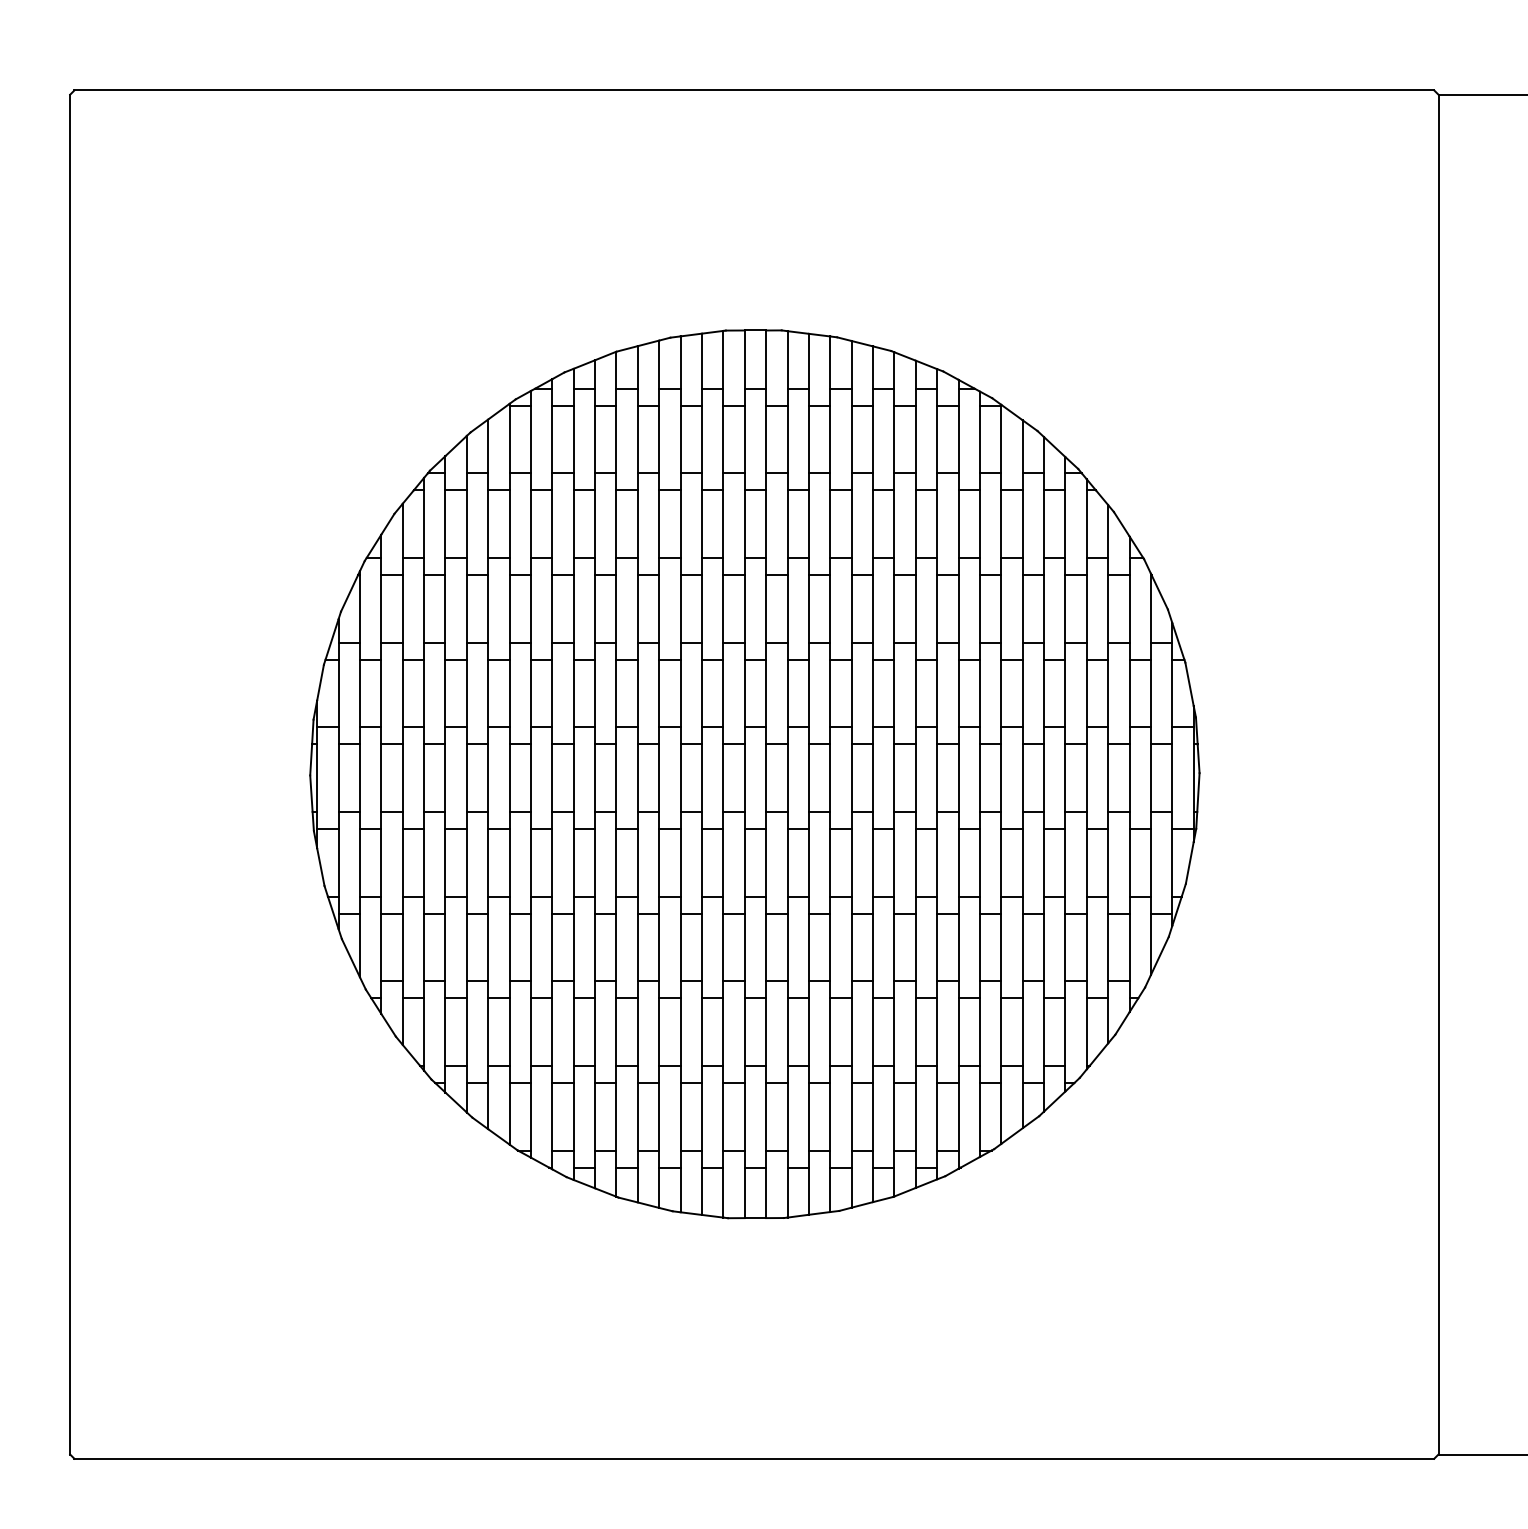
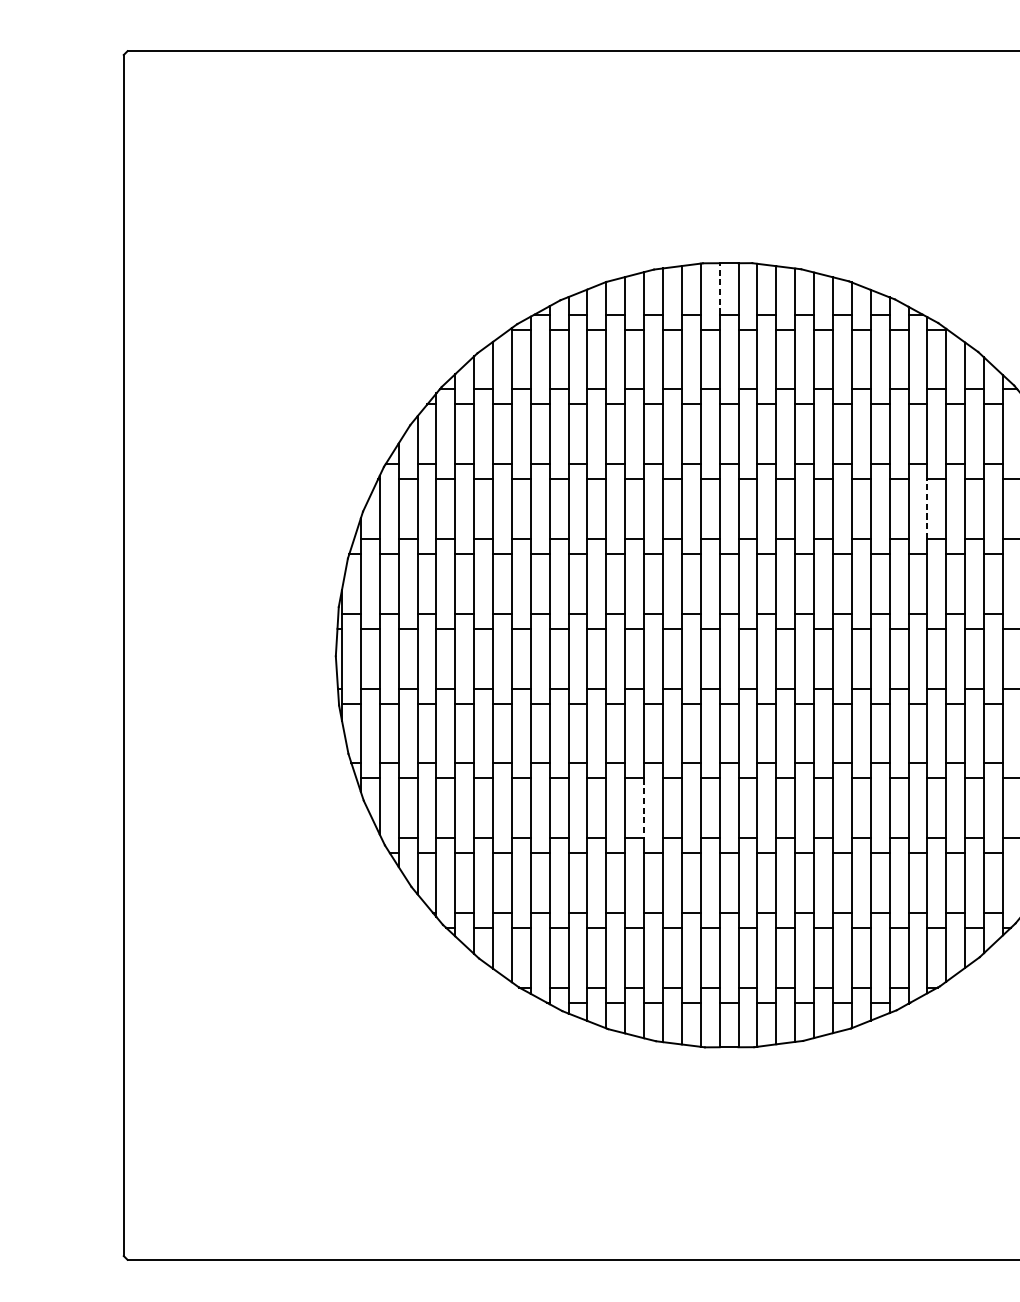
line: (744, 359) -> (719, 288), solid -> dashed
line: (979, 608) -> (927, 508), solid -> dashed
line: (659, 947) -> (644, 808), solid -> dashed

